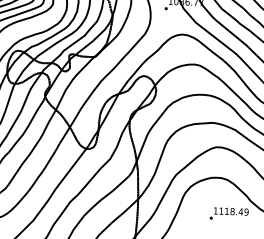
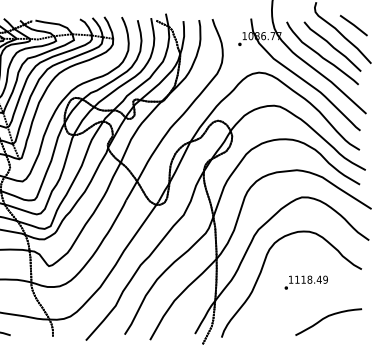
text: (228, 213) -> (305, 282), moved

